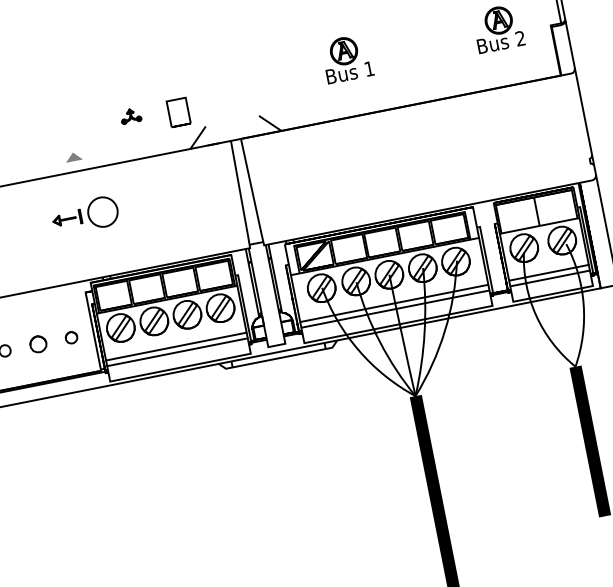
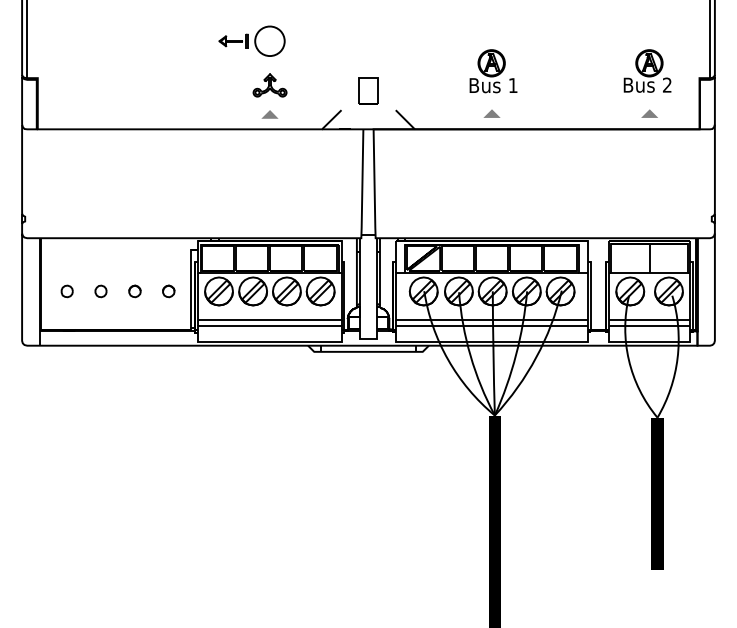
fill: (508, 69) -> (649, 113), added
fill: (353, 100) -> (491, 113), added
part: (178, 111) -> (368, 90), moved
part: (130, 116) -> (269, 85), size x1.67
part: (73, 157) -> (269, 114), moved
part: (84, 214) -> (251, 40), moved
part: (37, 344) -> (134, 291), size x0.71

